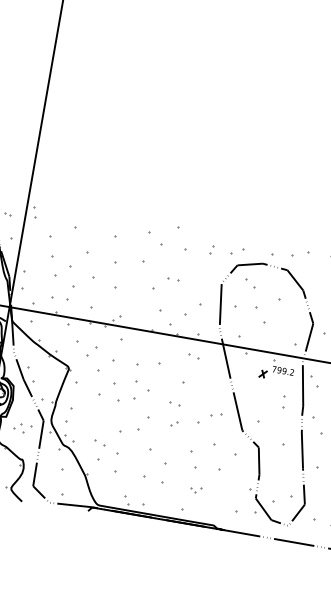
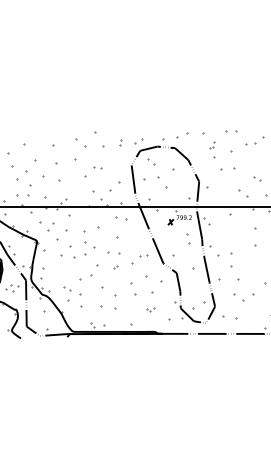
part: (194, 356) -> (121, 218), size x1.6
part: (174, 404) -> (113, 253), size x1.6
part: (195, 489) -> (150, 309), moved

